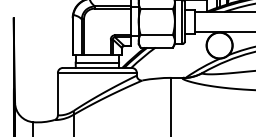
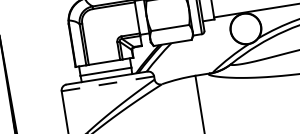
line: (96, 72) -> (106, 83), solid -> dashed

